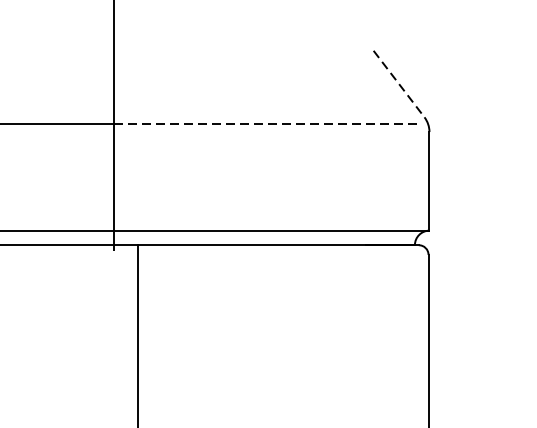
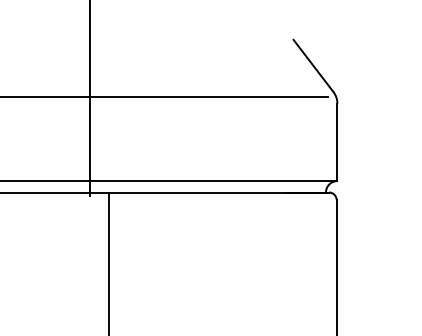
line: (399, 83) -> (313, 65), dashed -> solid
line: (265, 124) -> (208, 97), dashed -> solid

